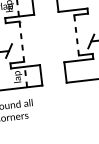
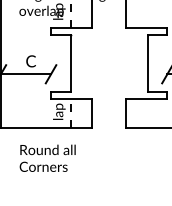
line: (76, 34) -> (147, 62), dashed -> solid
line: (21, 41) -> (70, 62), dashed -> solid

